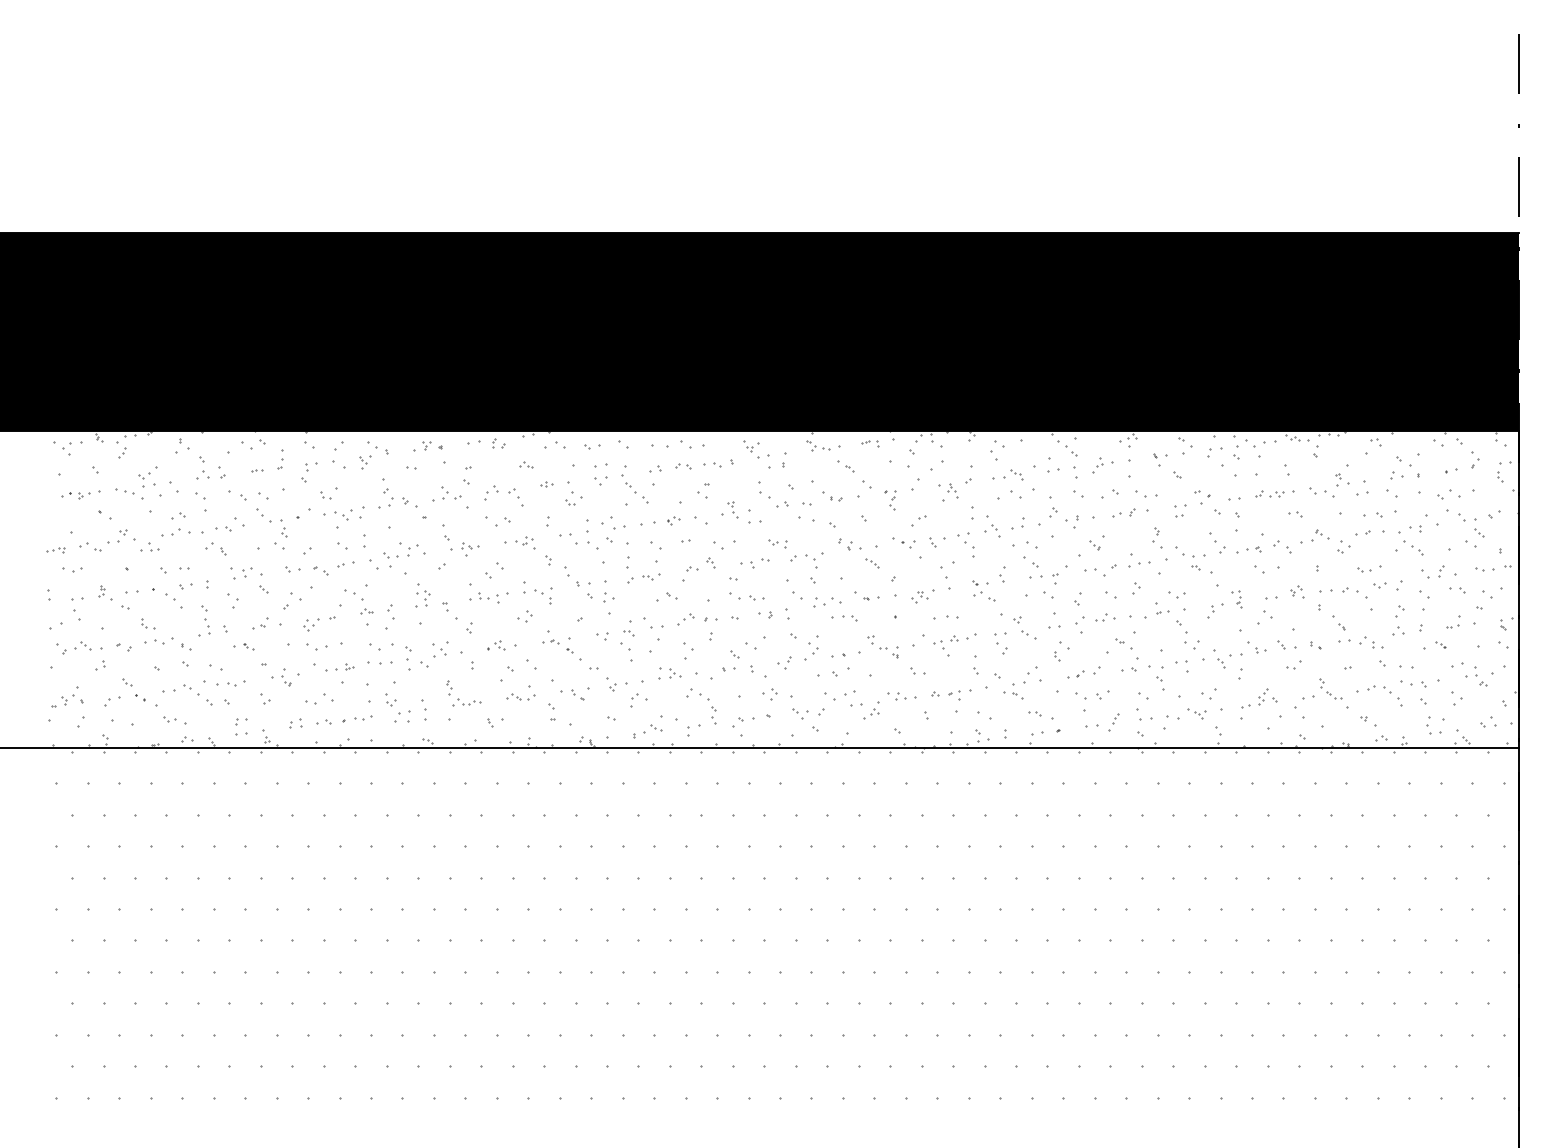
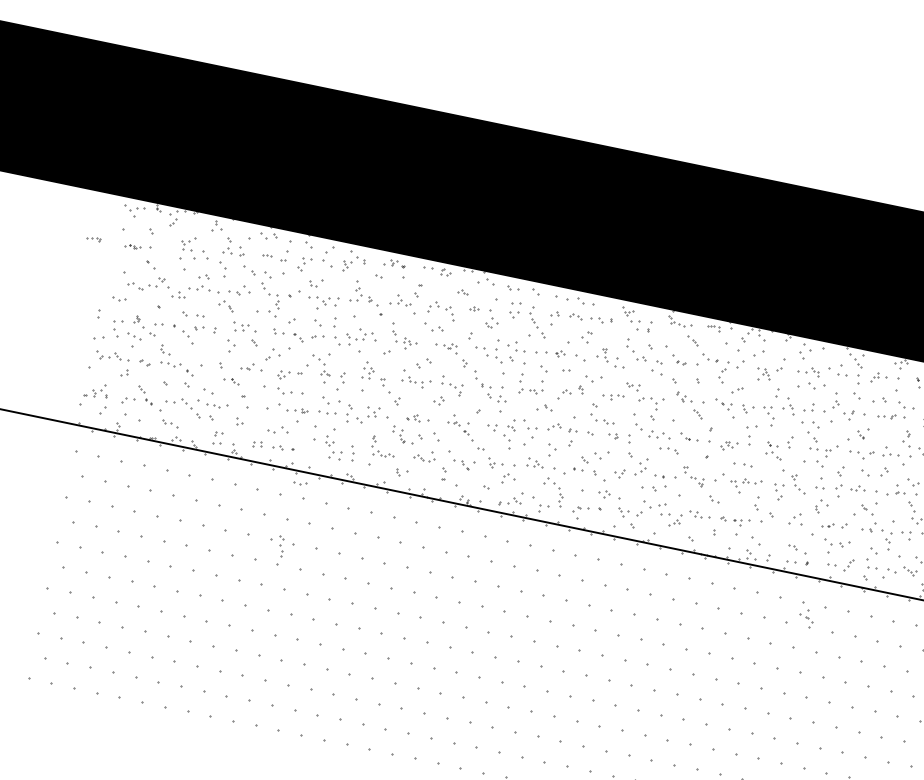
part: (280, 459) -> (285, 251), size x1.6
part: (124, 491) -> (134, 336), moved
part: (75, 495) -> (132, 246), size x0.7
part: (890, 500) -> (720, 371), size x1.6
part: (55, 550) -> (93, 239), moved
part: (205, 619) -> (280, 545), moved
part: (286, 677) -> (402, 436), moved
part: (1013, 691) -> (806, 615), moved
part: (363, 717) -> (300, 483), moved

